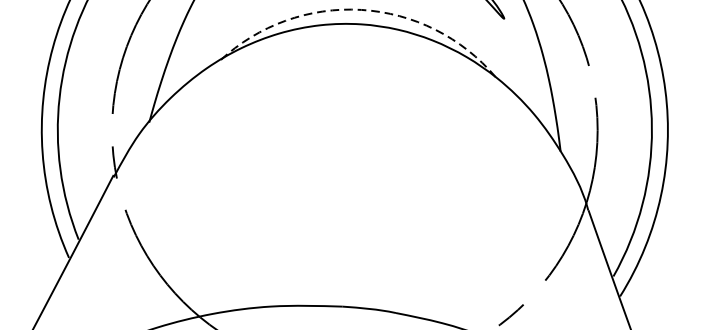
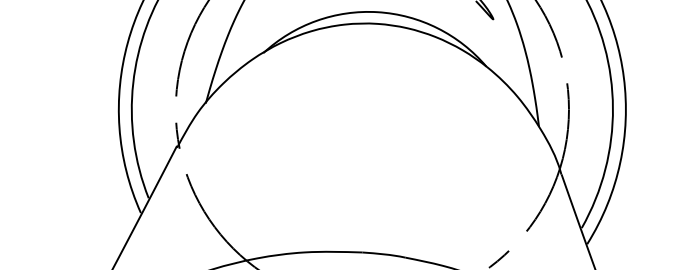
arc: (361, 10) -> (377, 12), dashed -> solid

